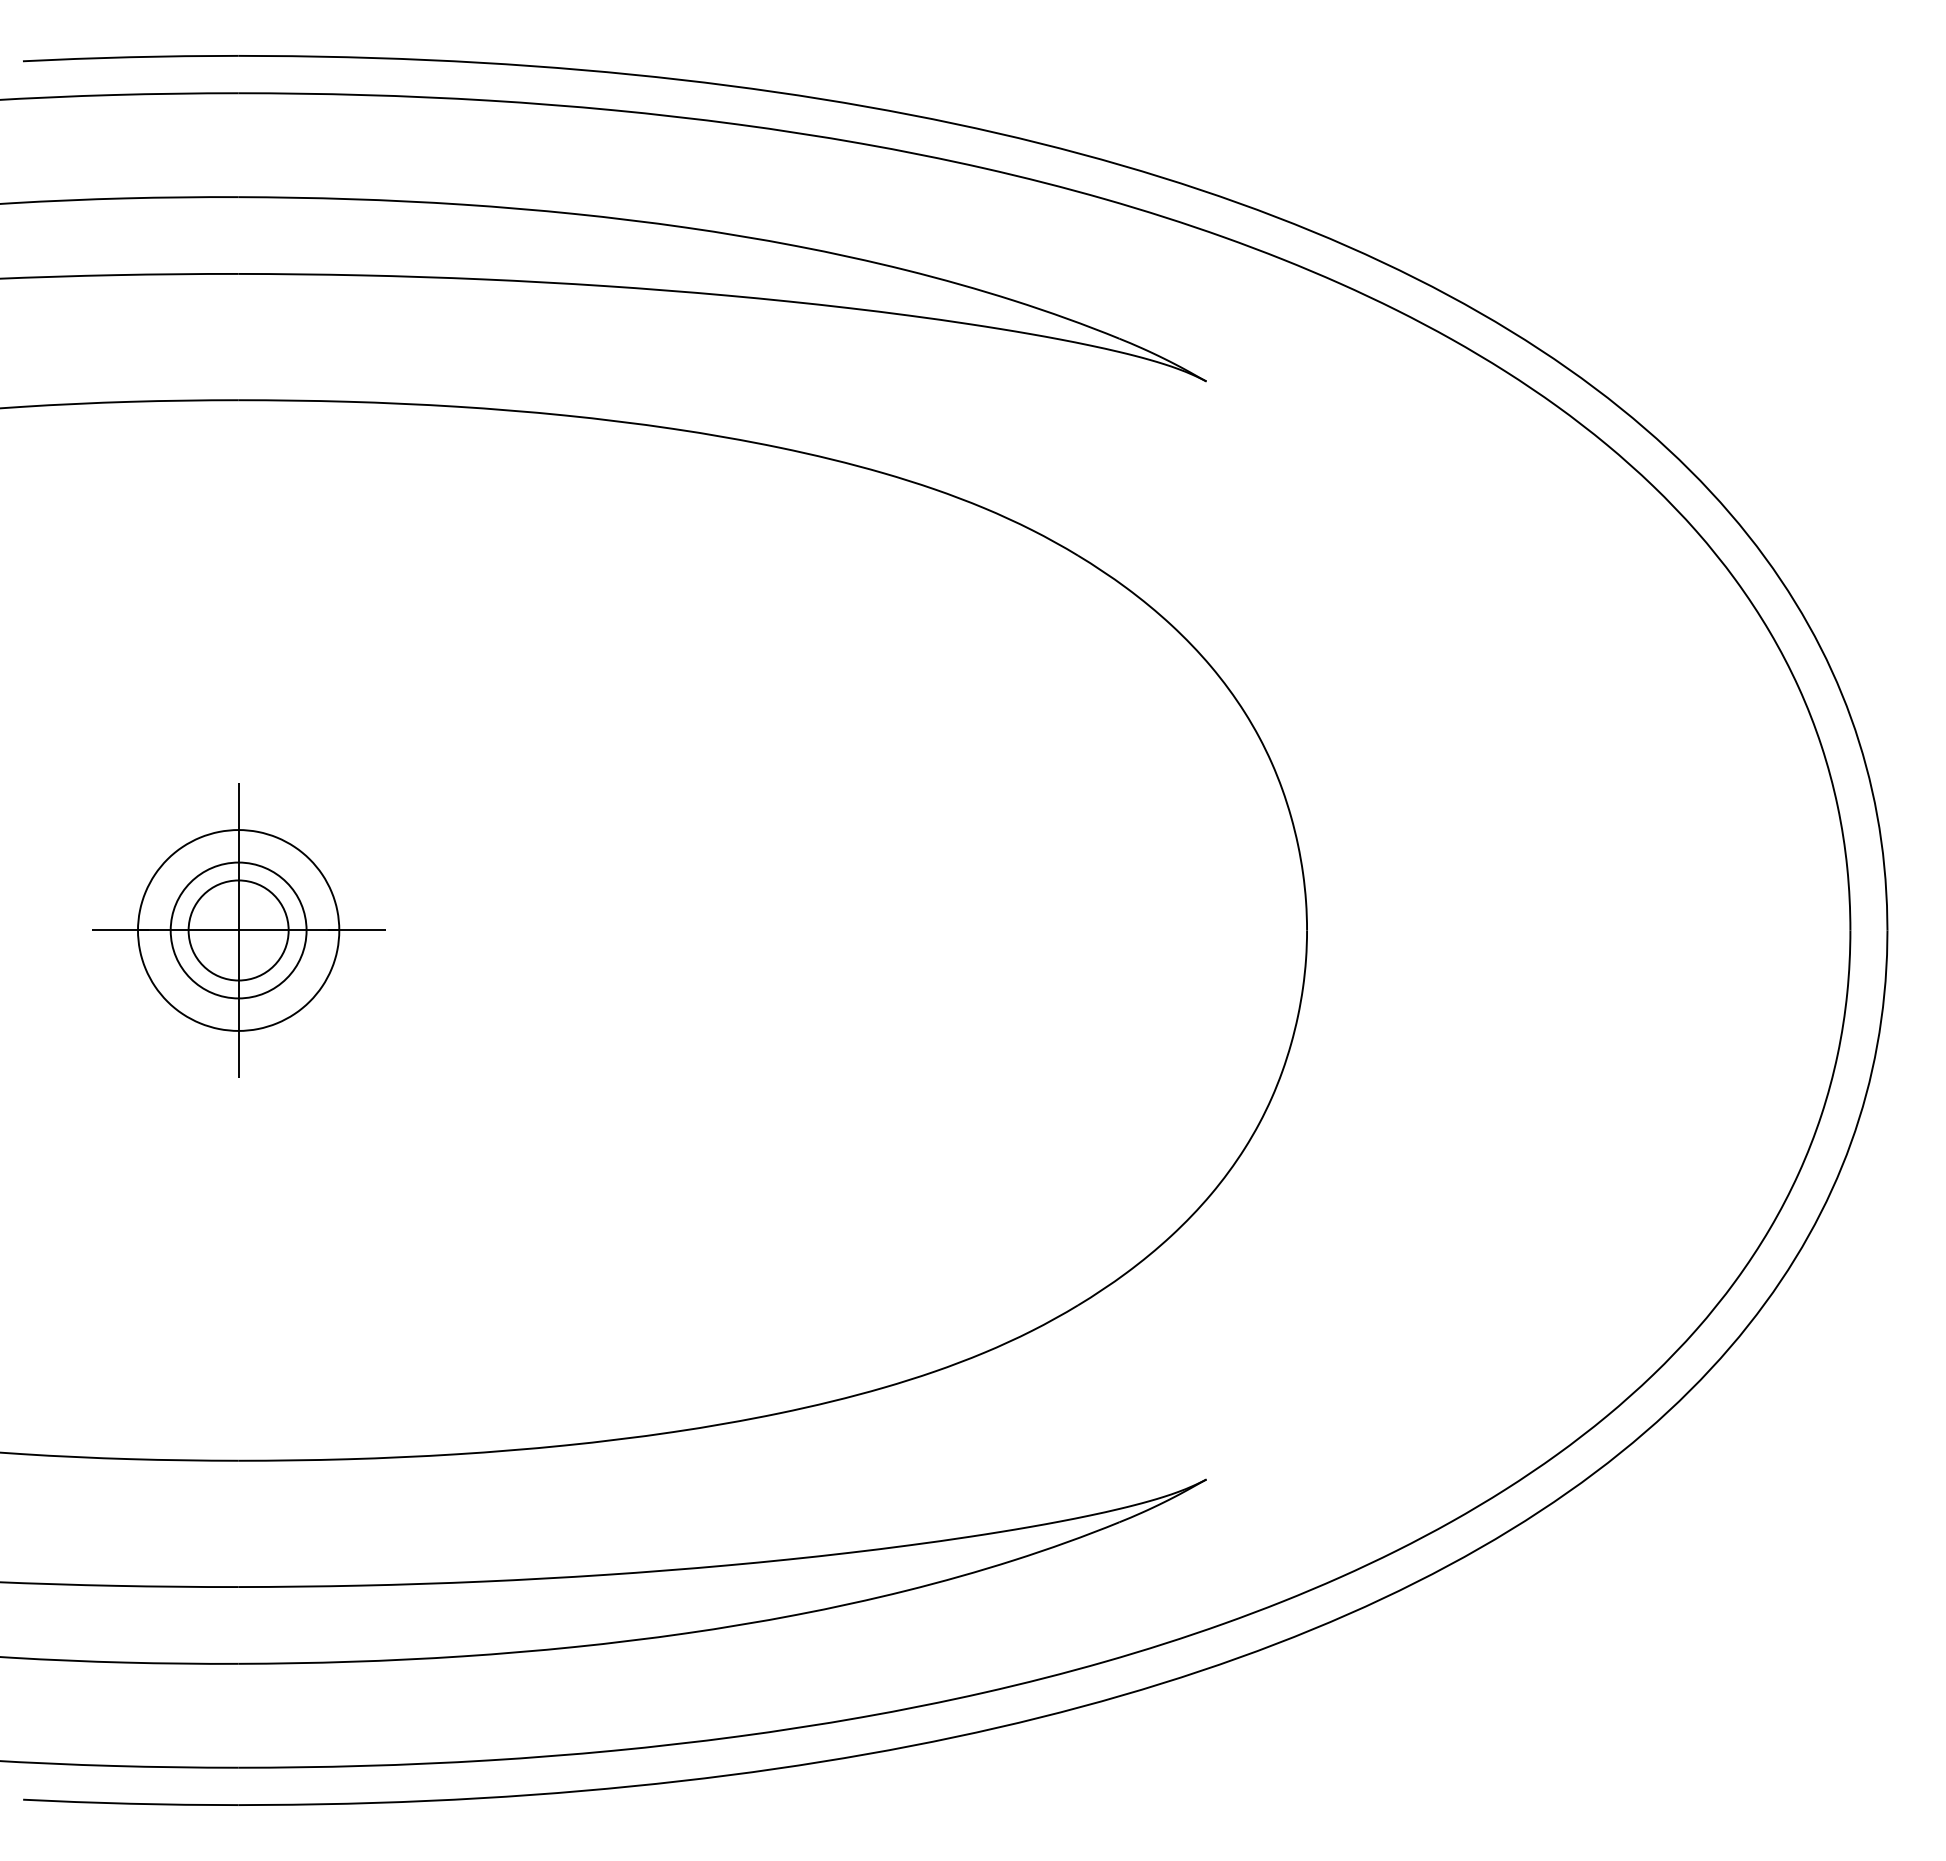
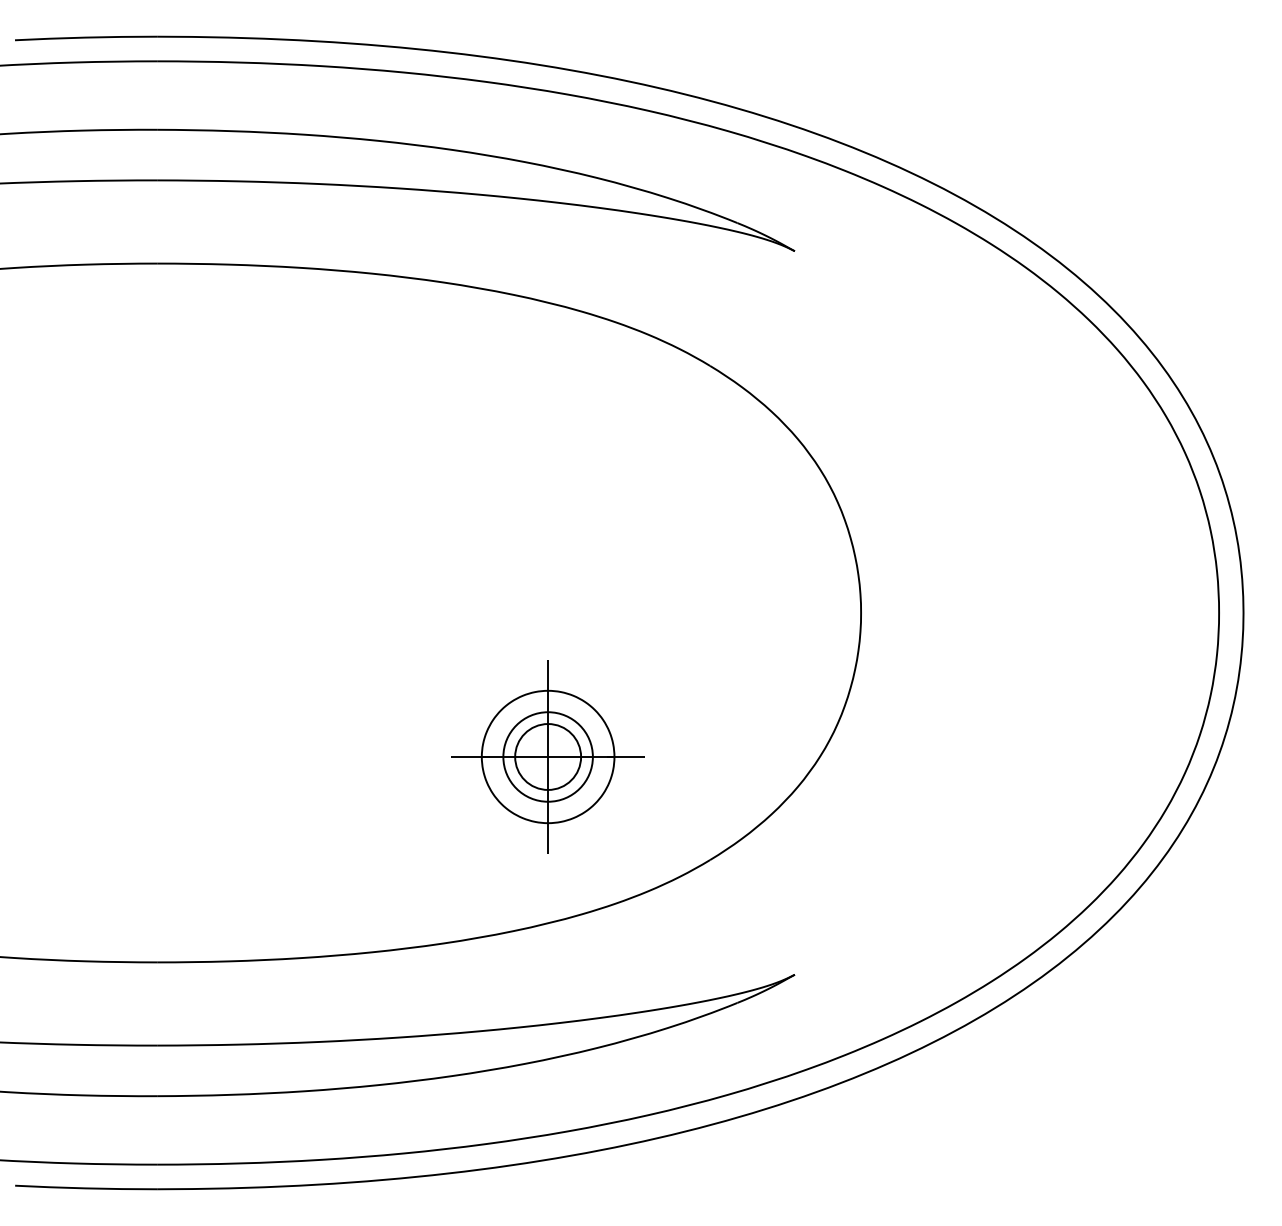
part: (237, 929) -> (547, 756), moved

